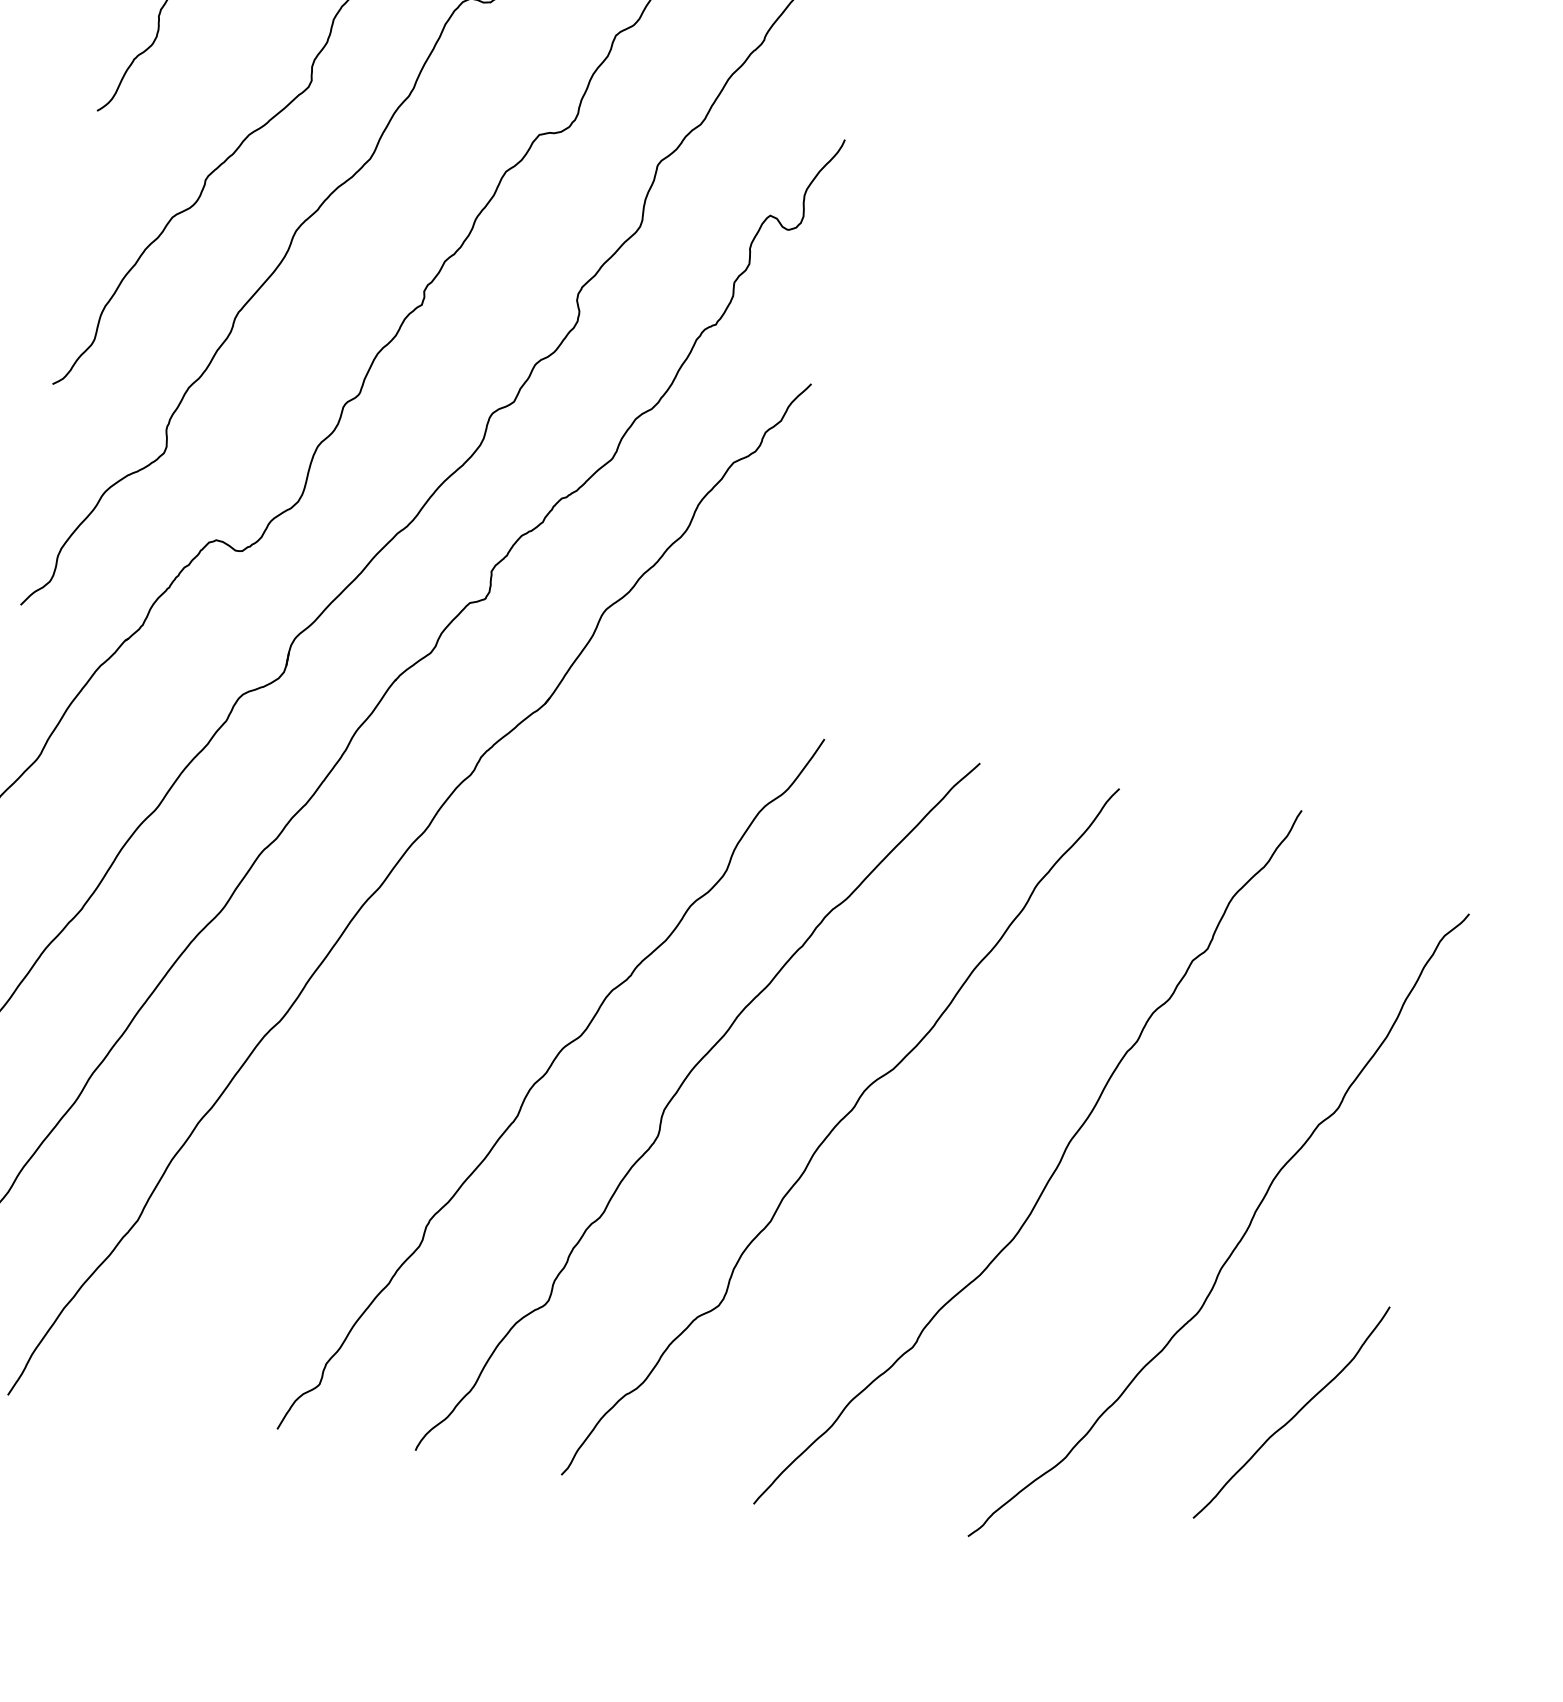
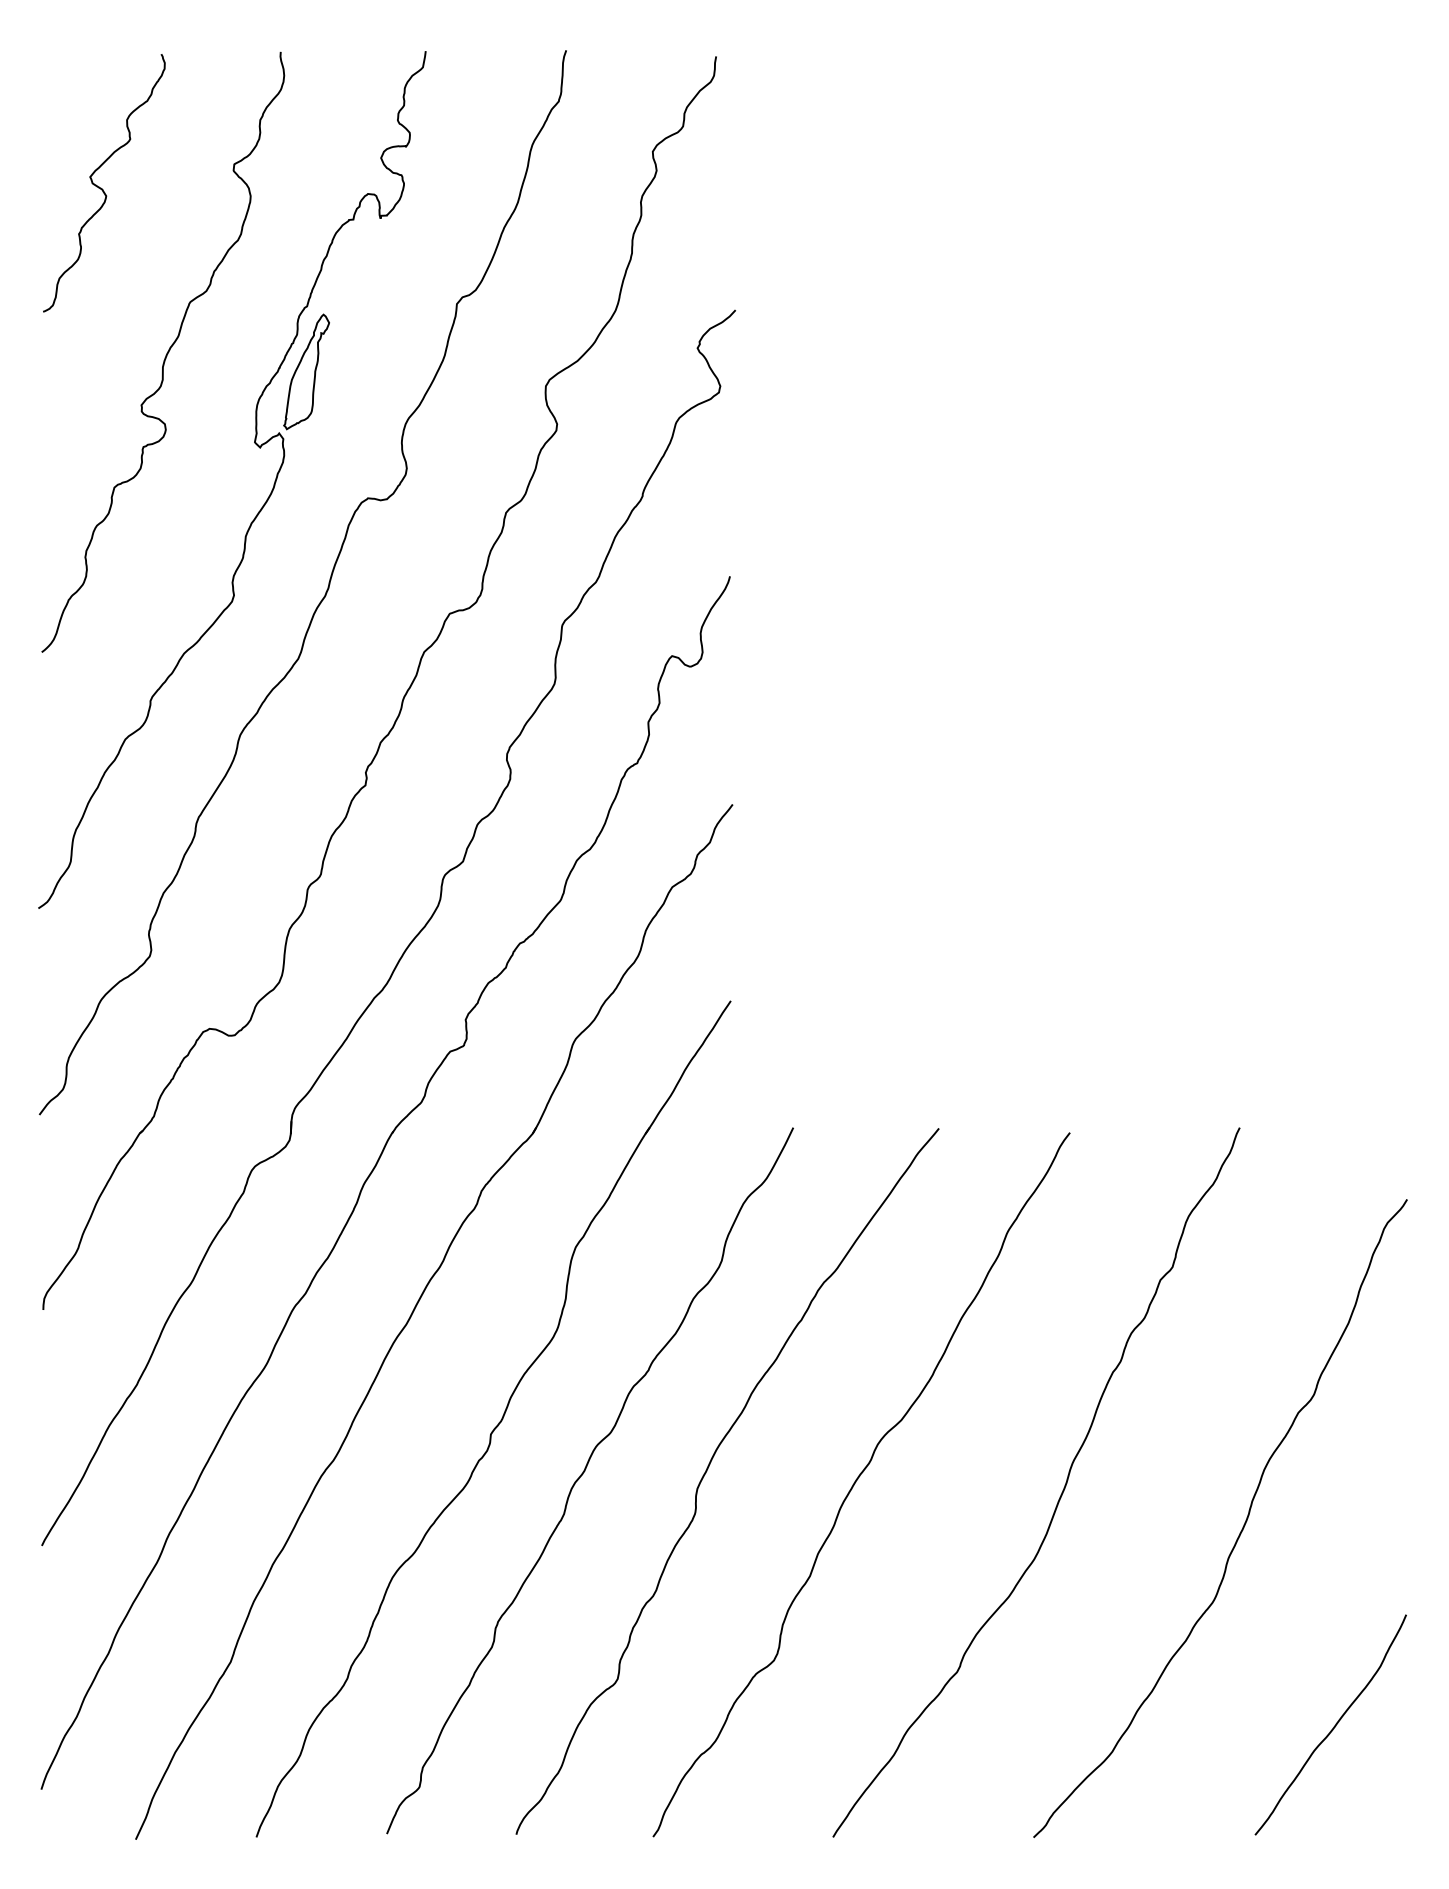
part: (462, 1007) -> (498, 1422), added
curve: (1294, 1414) -> (1333, 1726), moved

